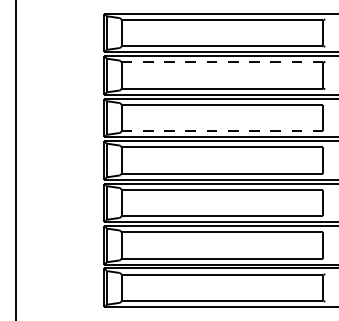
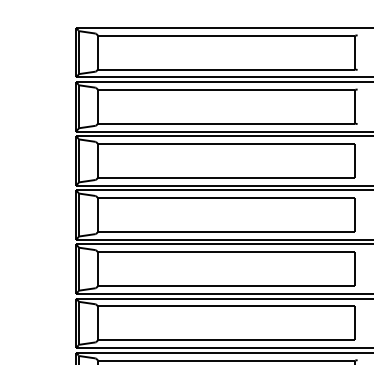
line: (222, 62) -> (226, 90), dashed -> solid
line: (222, 131) -> (226, 178), dashed -> solid

